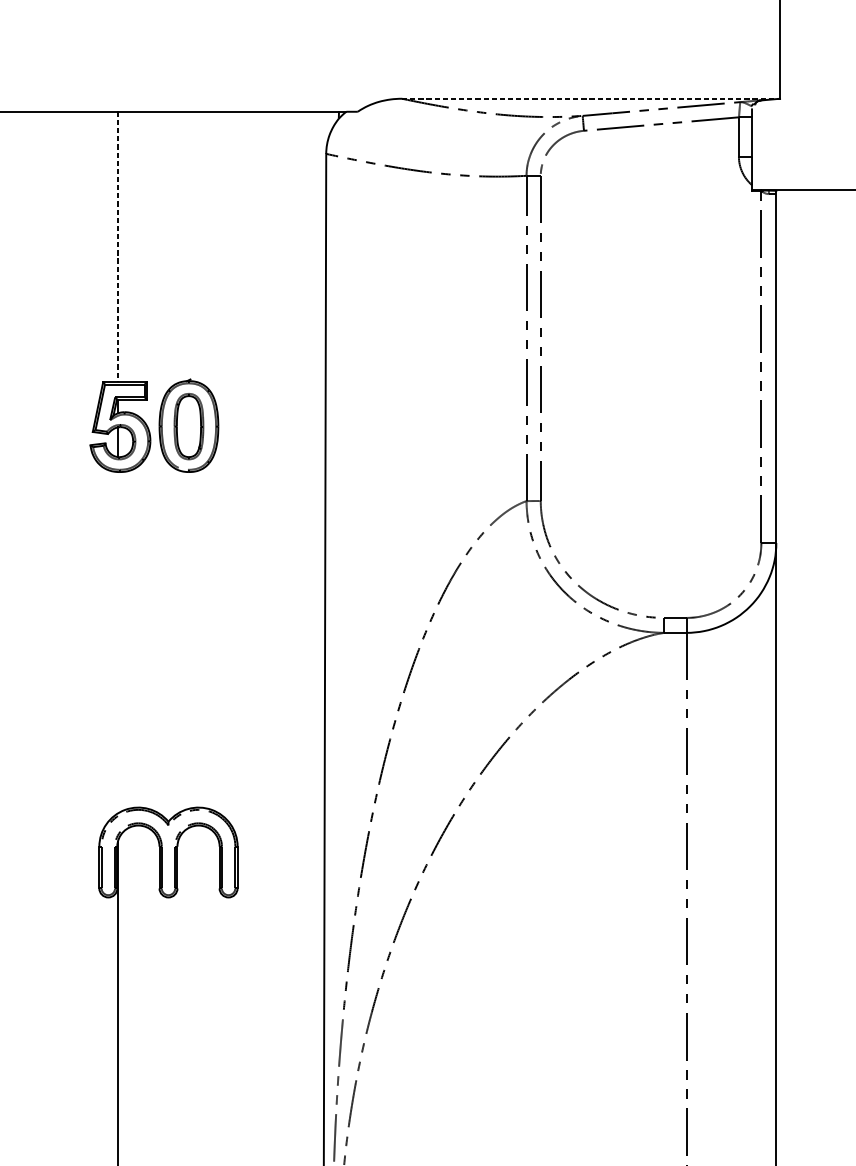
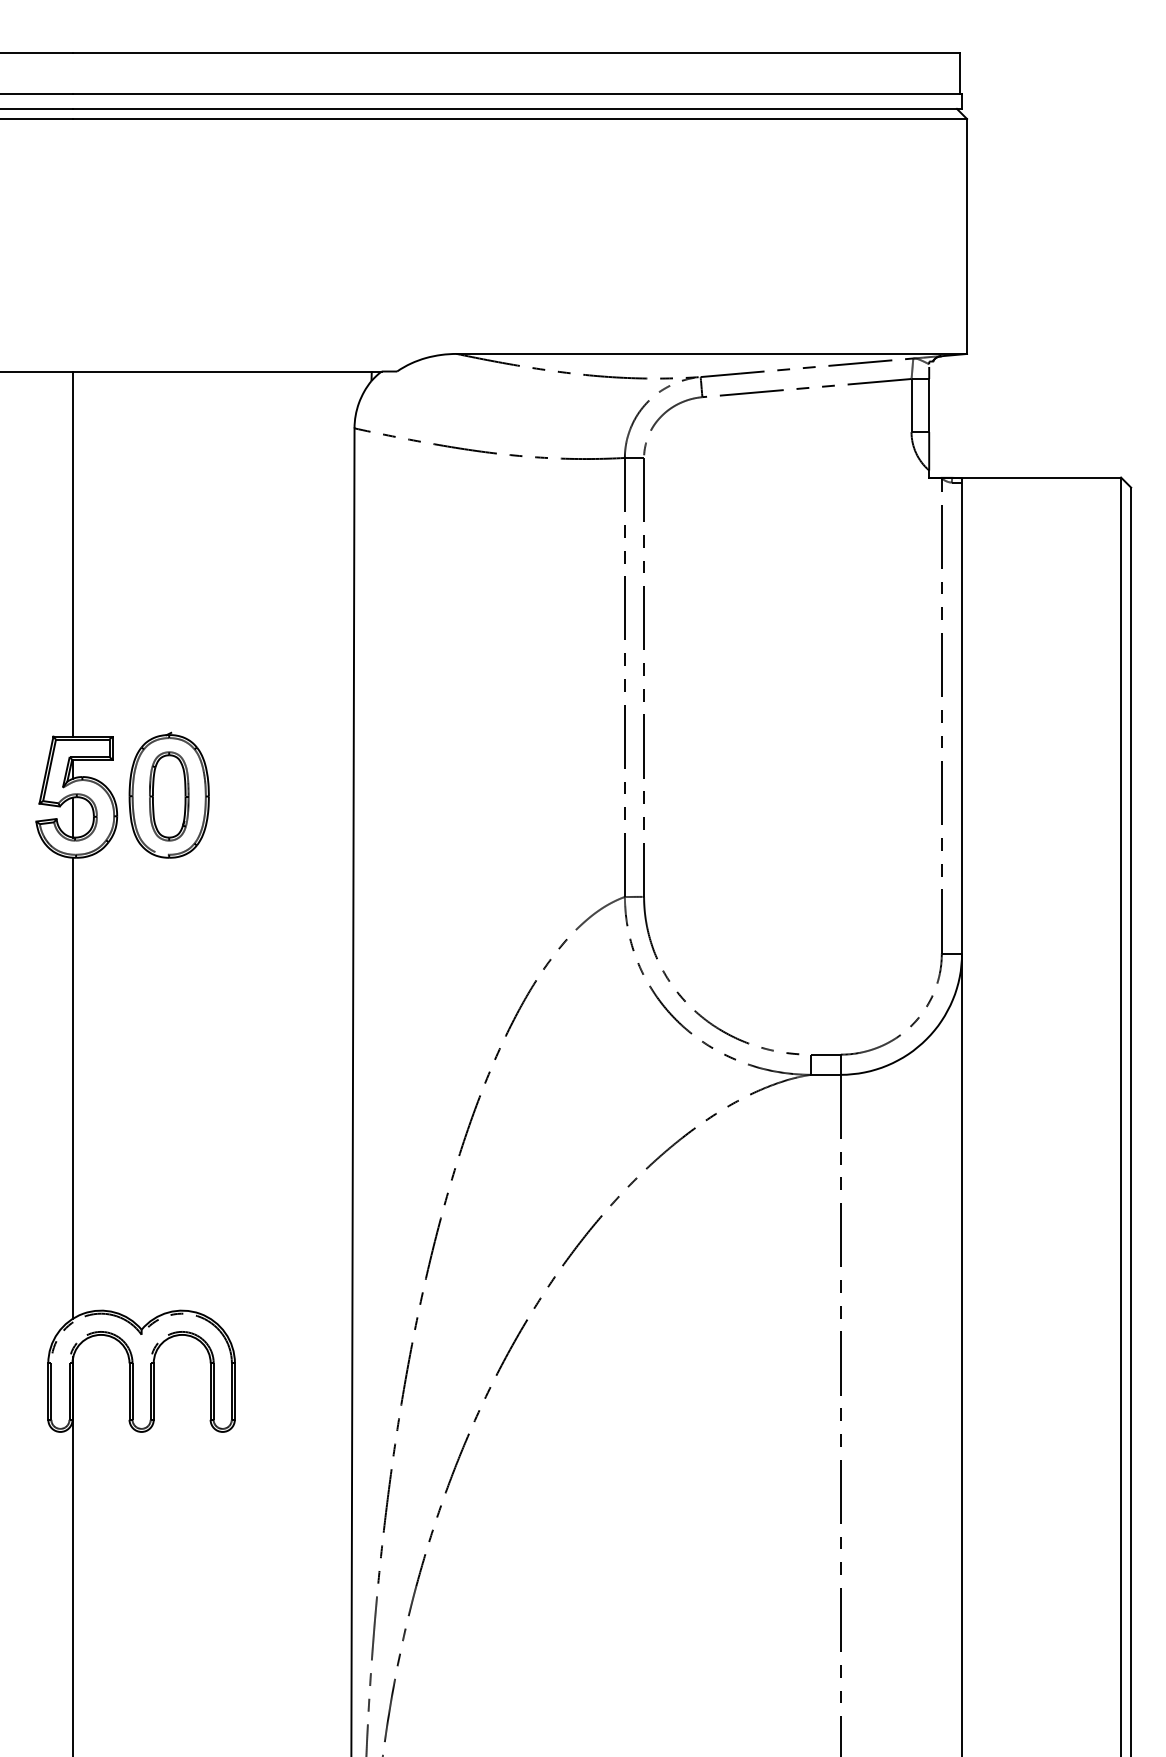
line: (591, 98) -> (712, 353), dashed -> solid
line: (118, 247) -> (73, 554), dashed -> solid
line: (118, 642) -> (73, 1087), added

